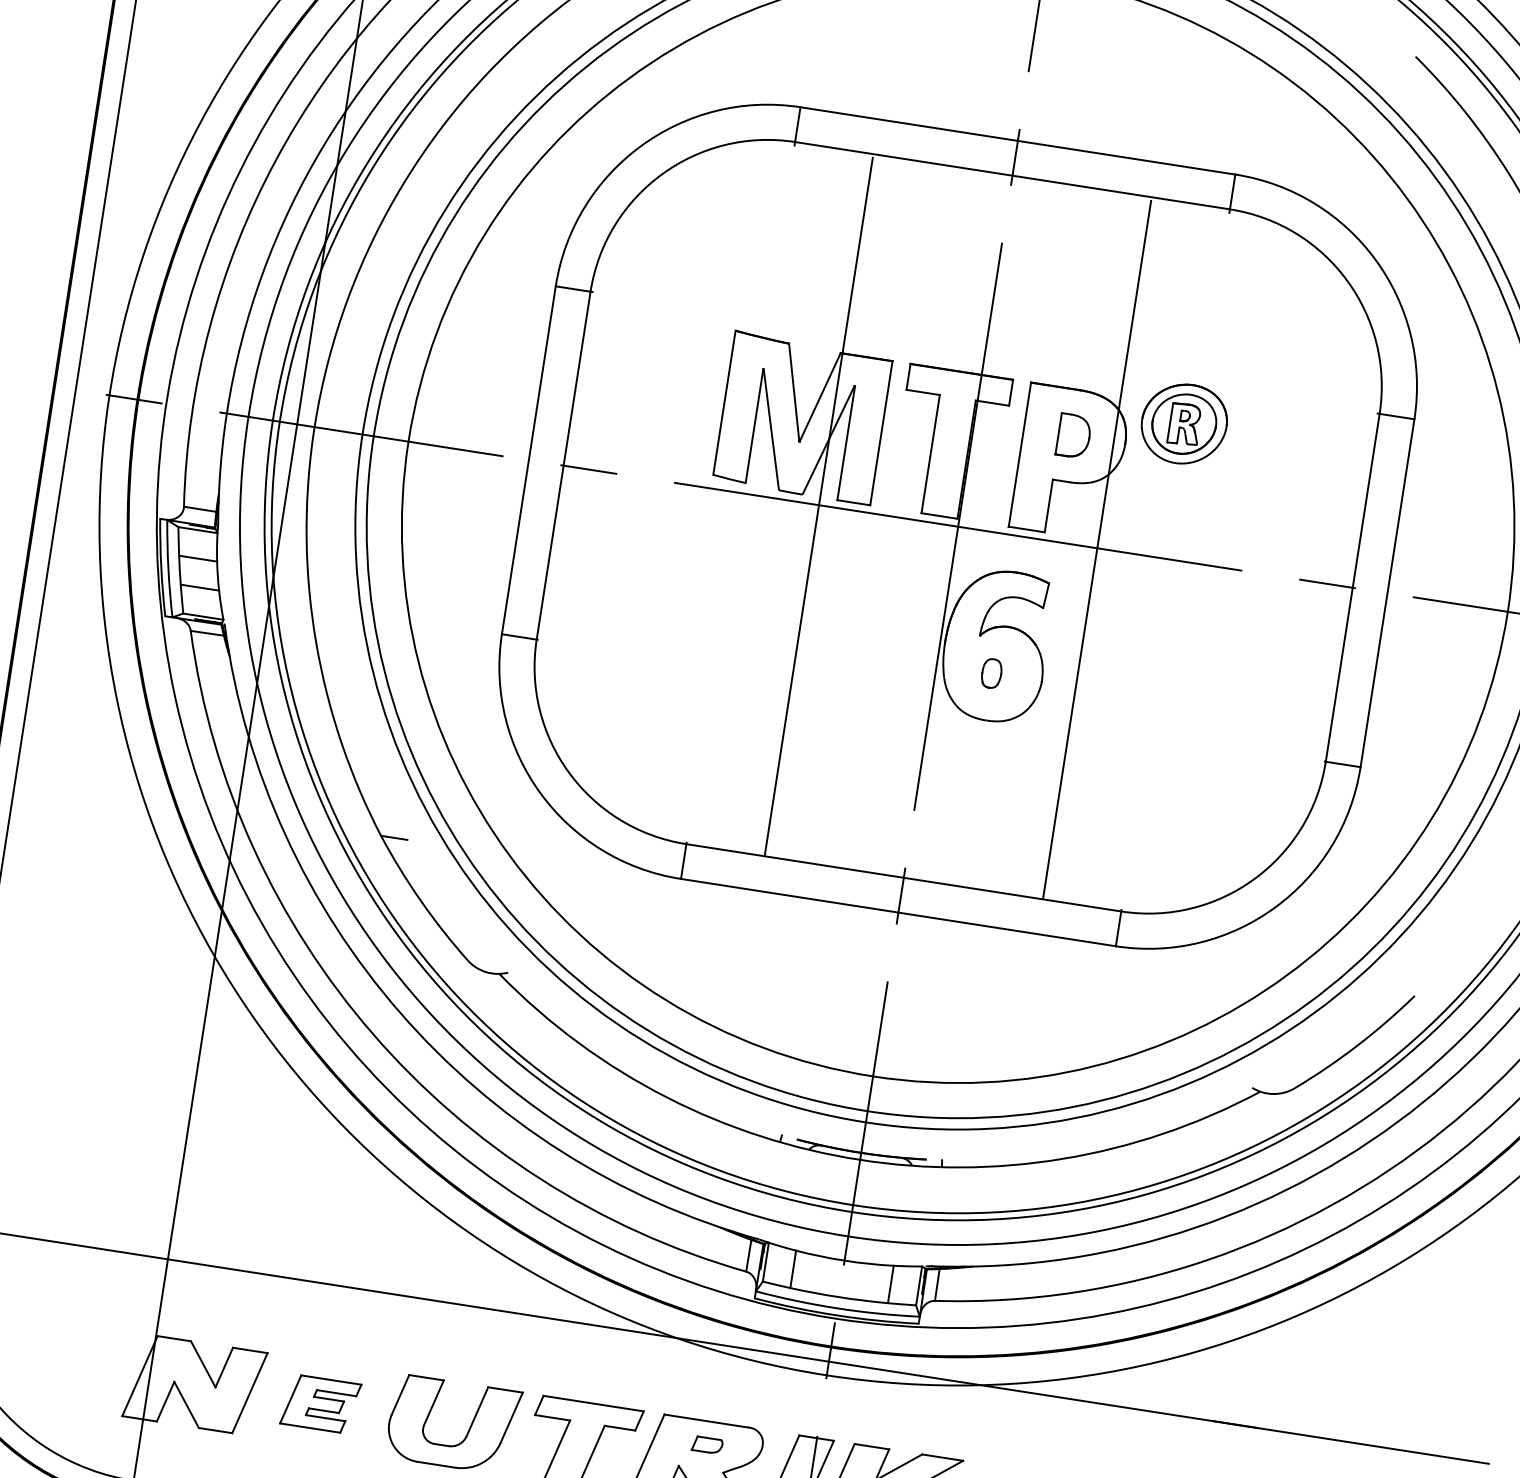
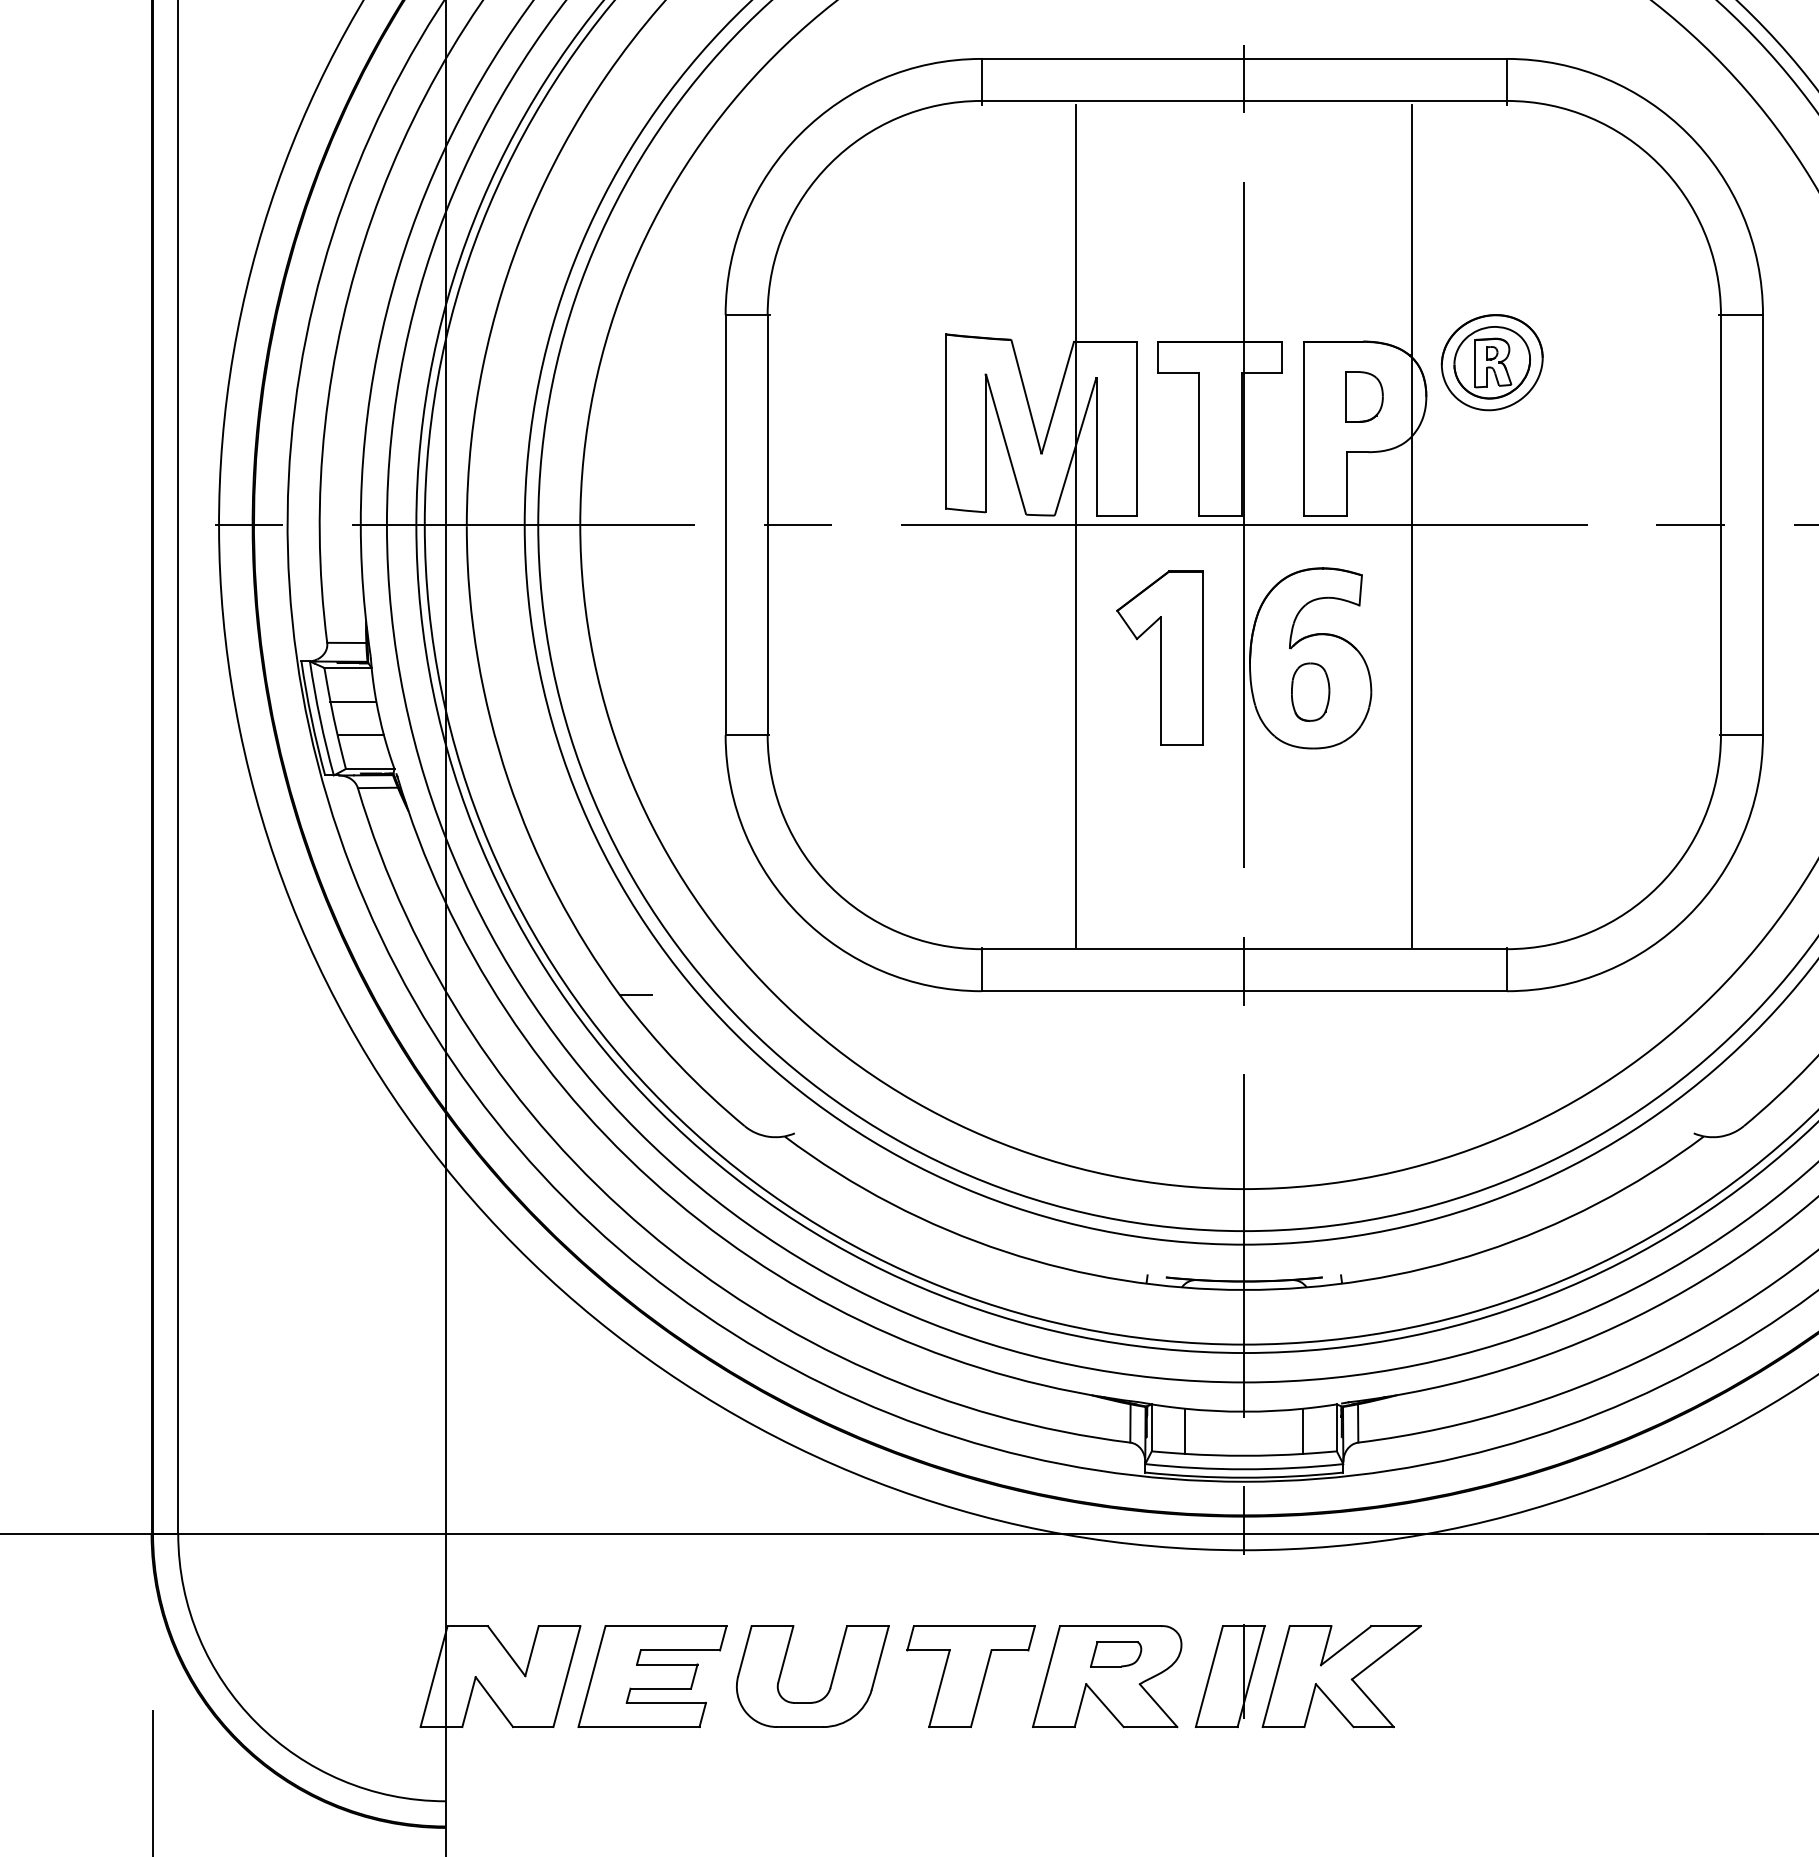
part: (871, 625) -> (1159, 657), added
part: (991, 672) -> (1310, 691), size x1.67
part: (320, 1404) -> (652, 1676), size x1.67
part: (707, 1445) -> (1116, 1654), size x1.43

